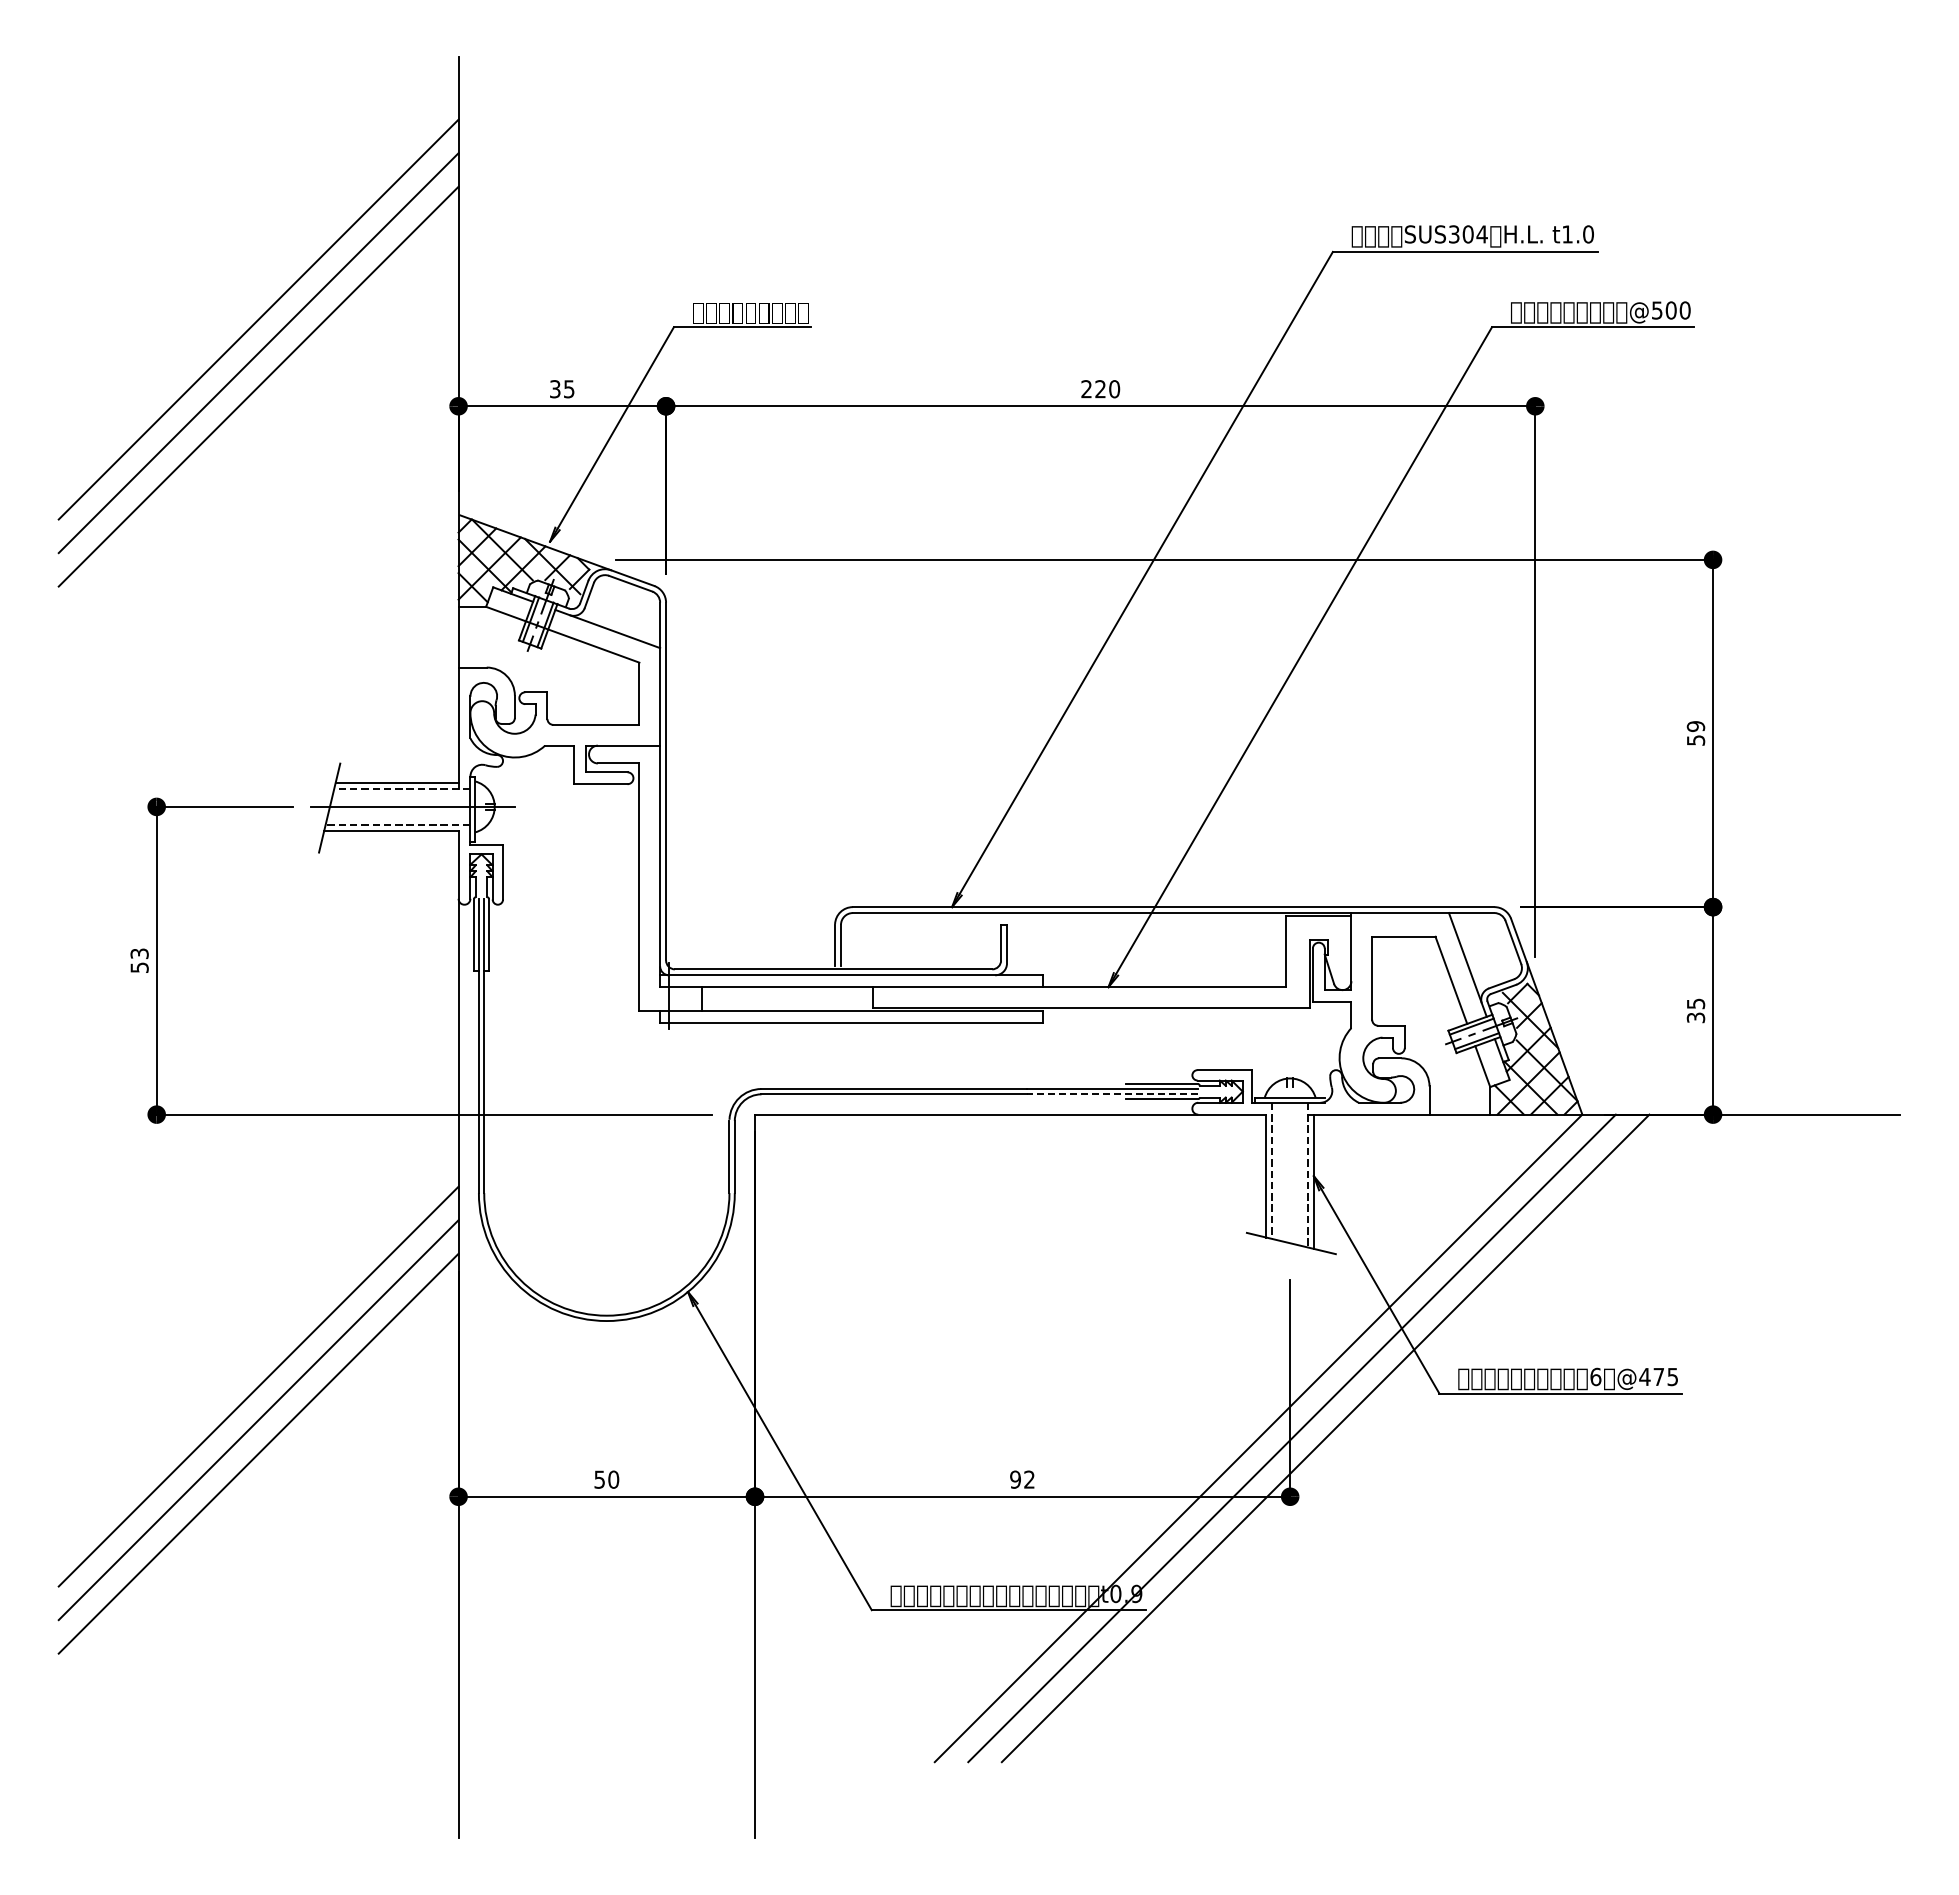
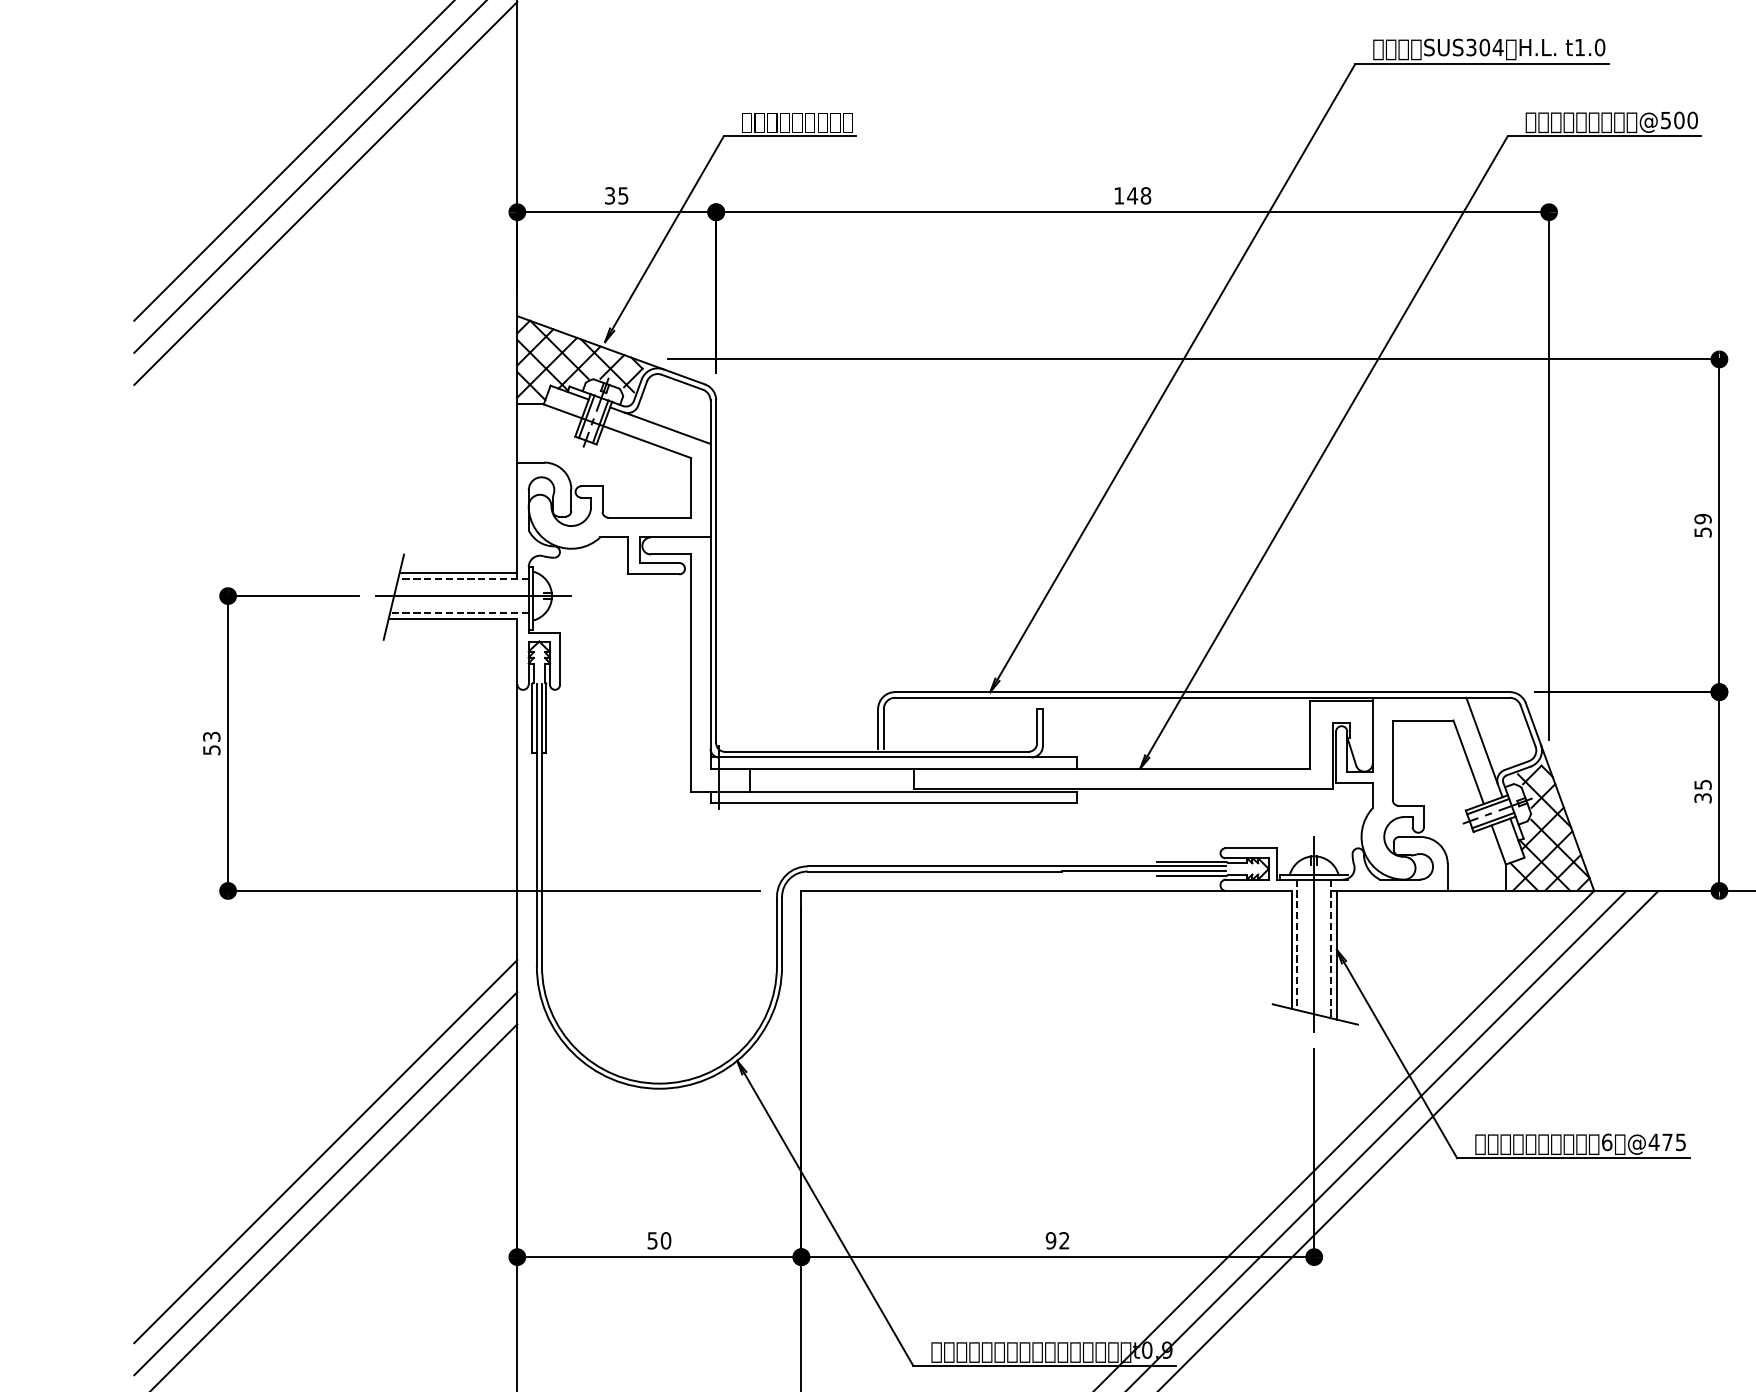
text: (1100, 389) -> (1132, 196), 220 -> 148
line: (1112, 1094) -> (1143, 871), dashed -> solid
line: (1290, 1160) -> (1314, 934), added

